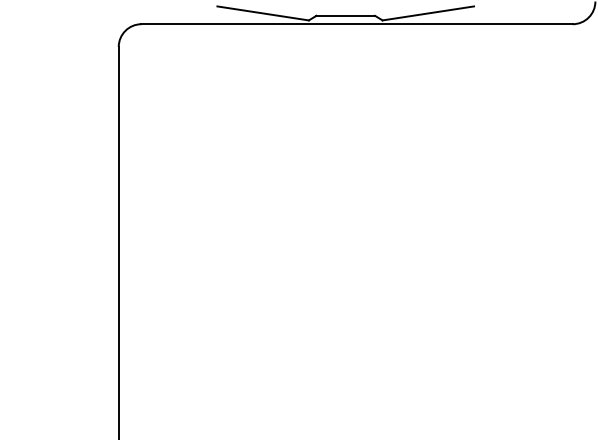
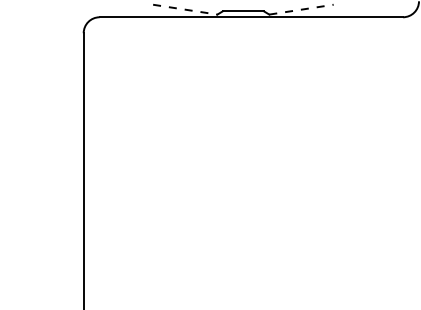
line: (263, 13) -> (185, 9), solid -> dashed
line: (428, 13) -> (301, 9), solid -> dashed

